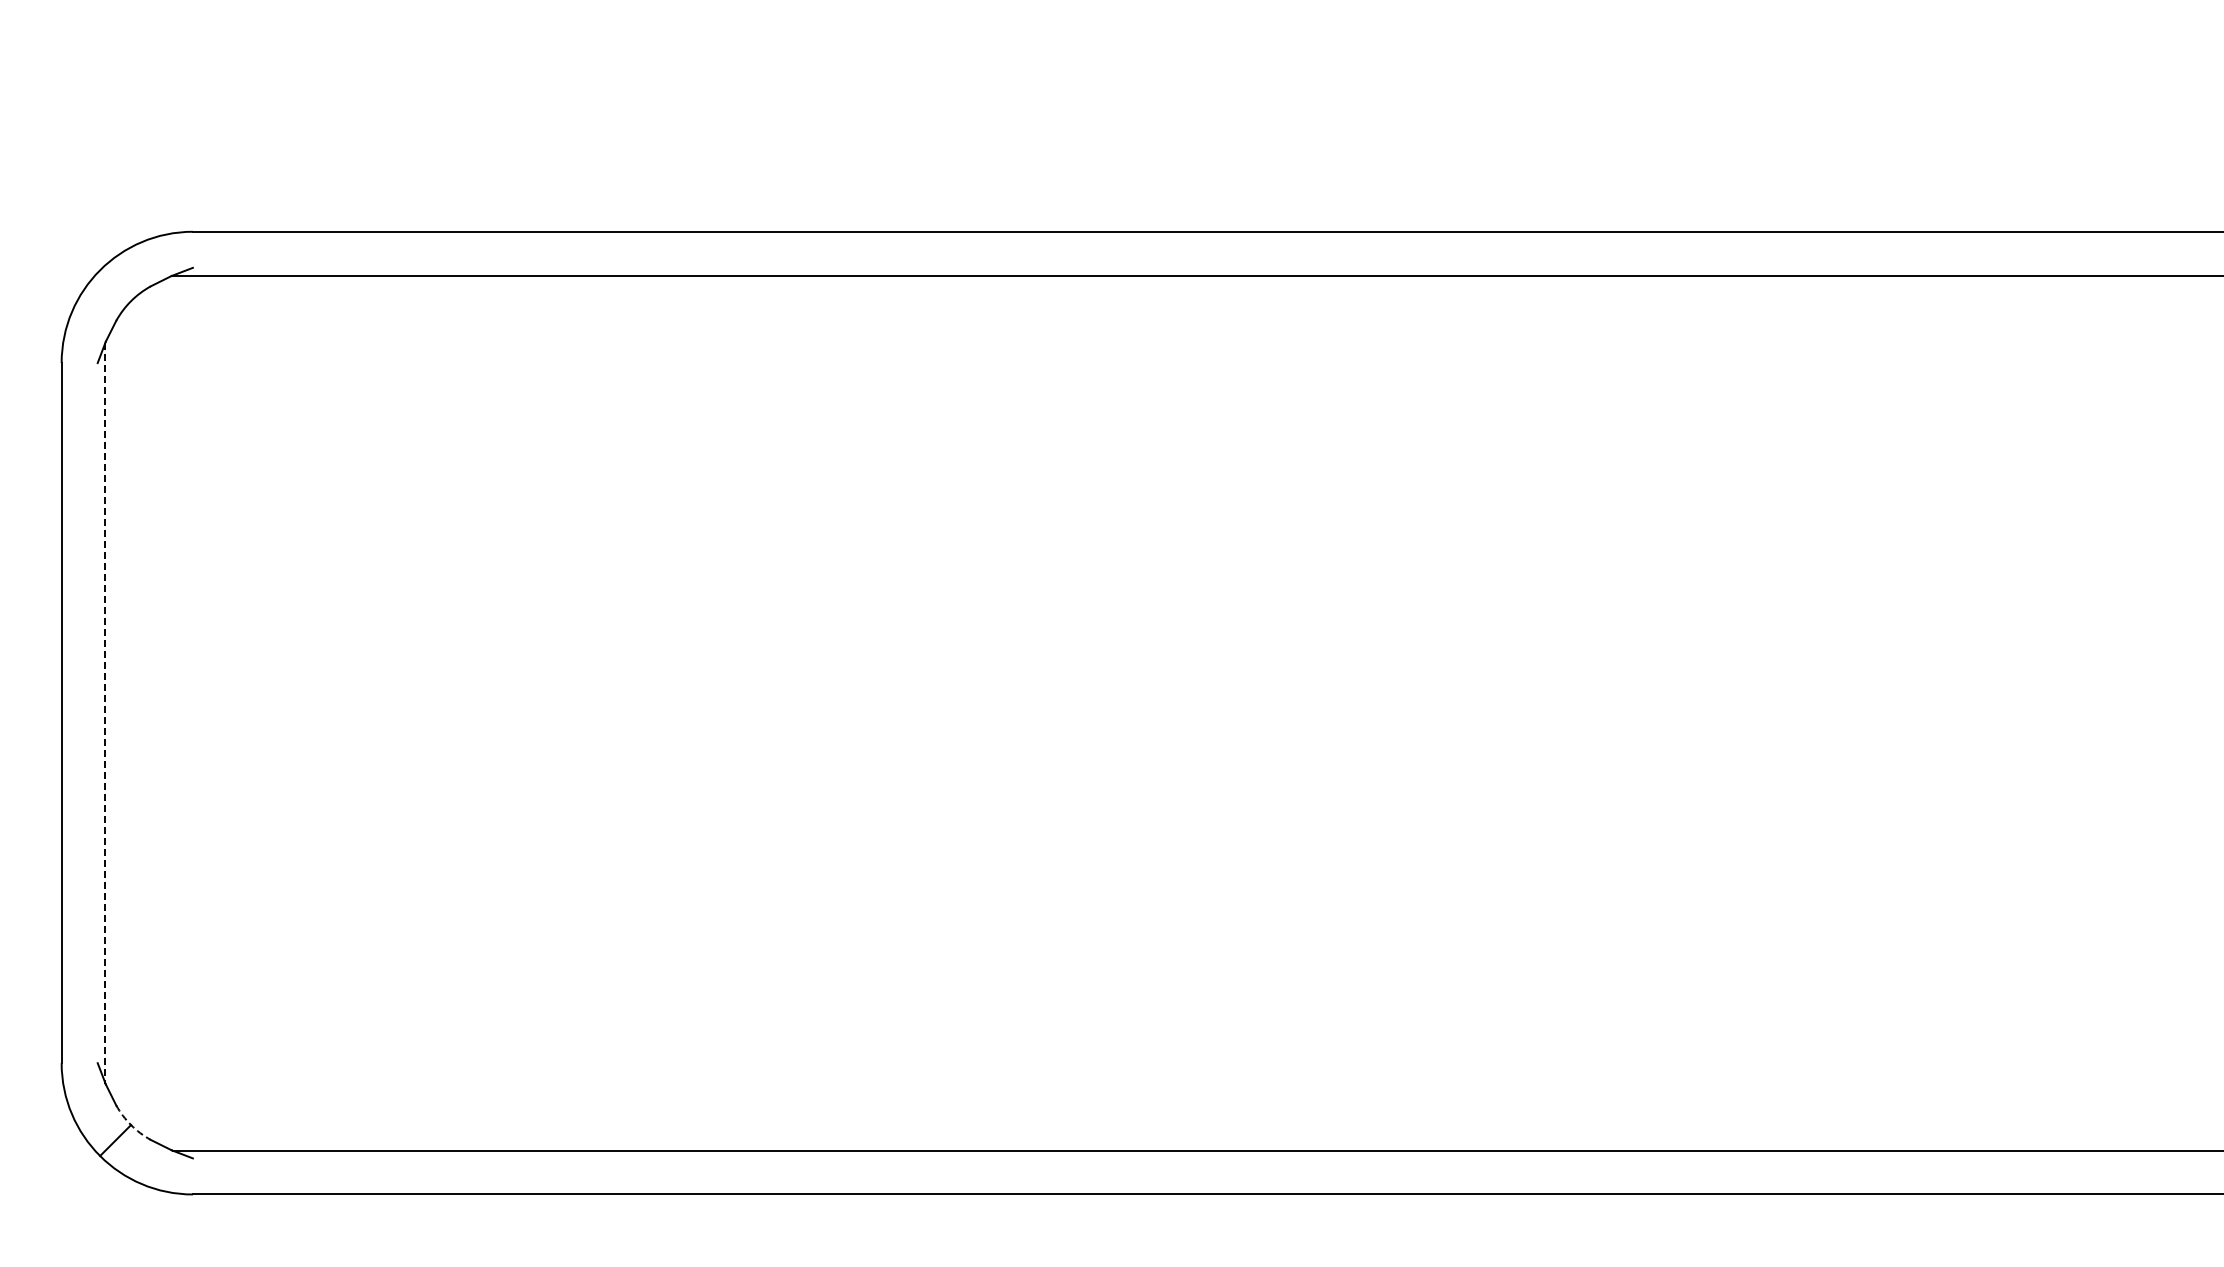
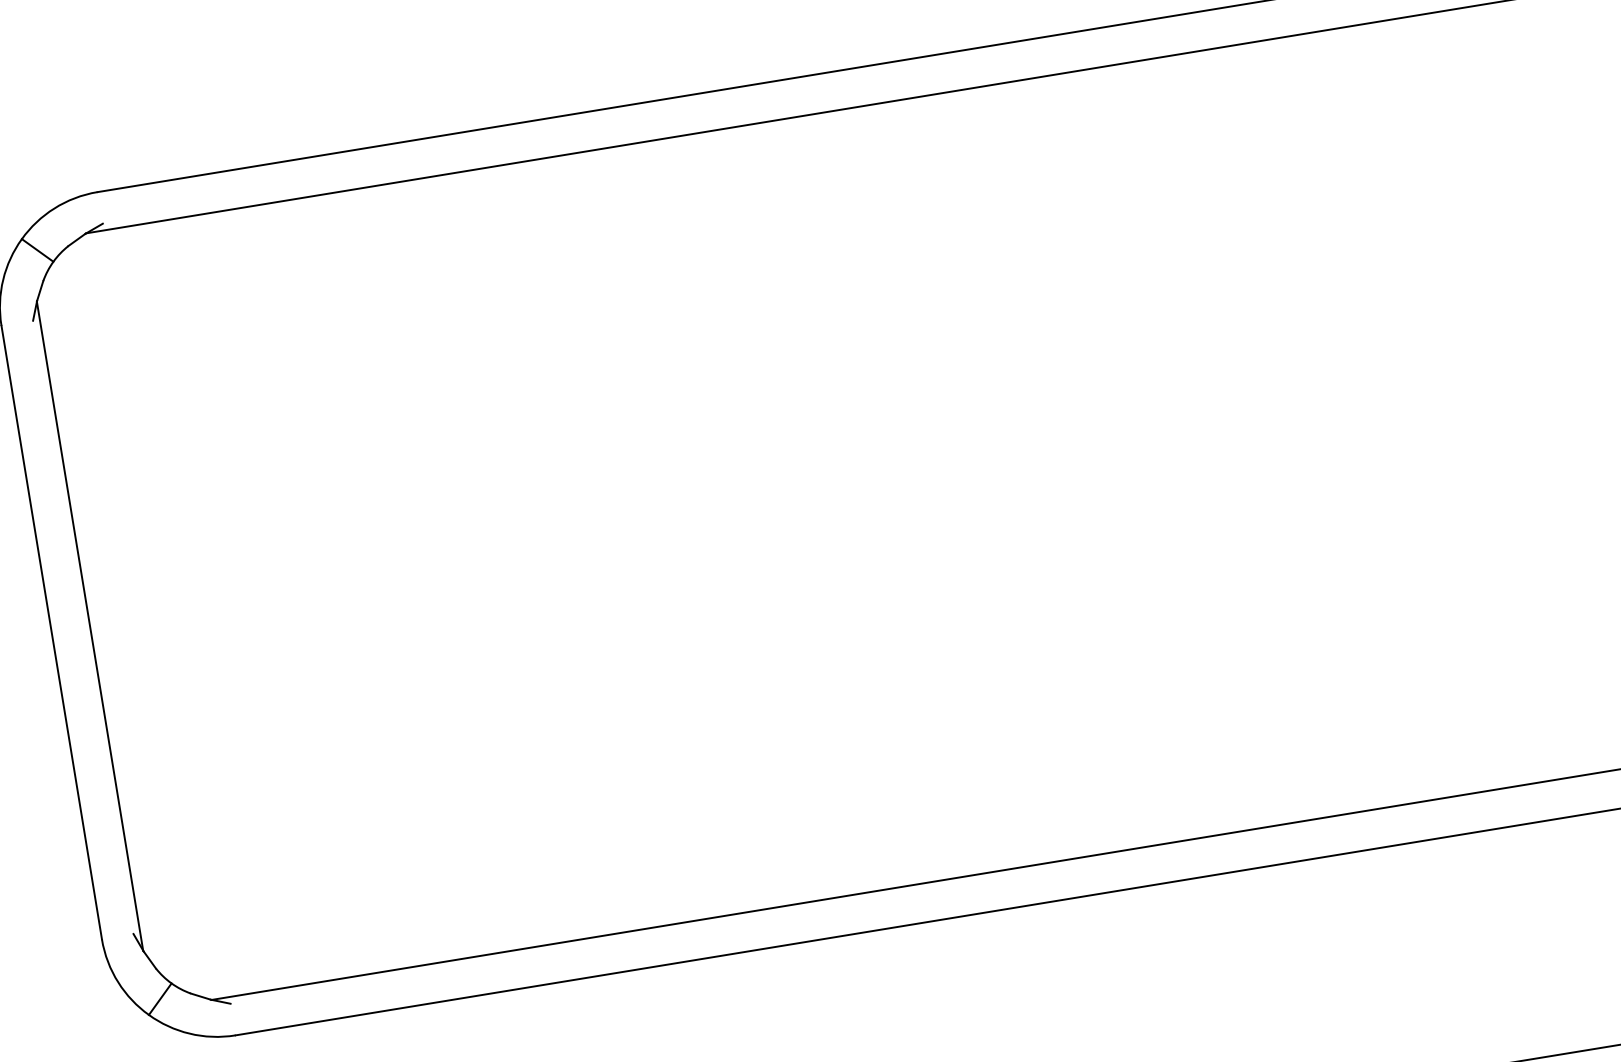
line: (115, 285) -> (37, 250), added
line: (105, 713) -> (90, 626), dashed -> solid
arc: (131, 1125) -> (172, 983), dashed -> solid

